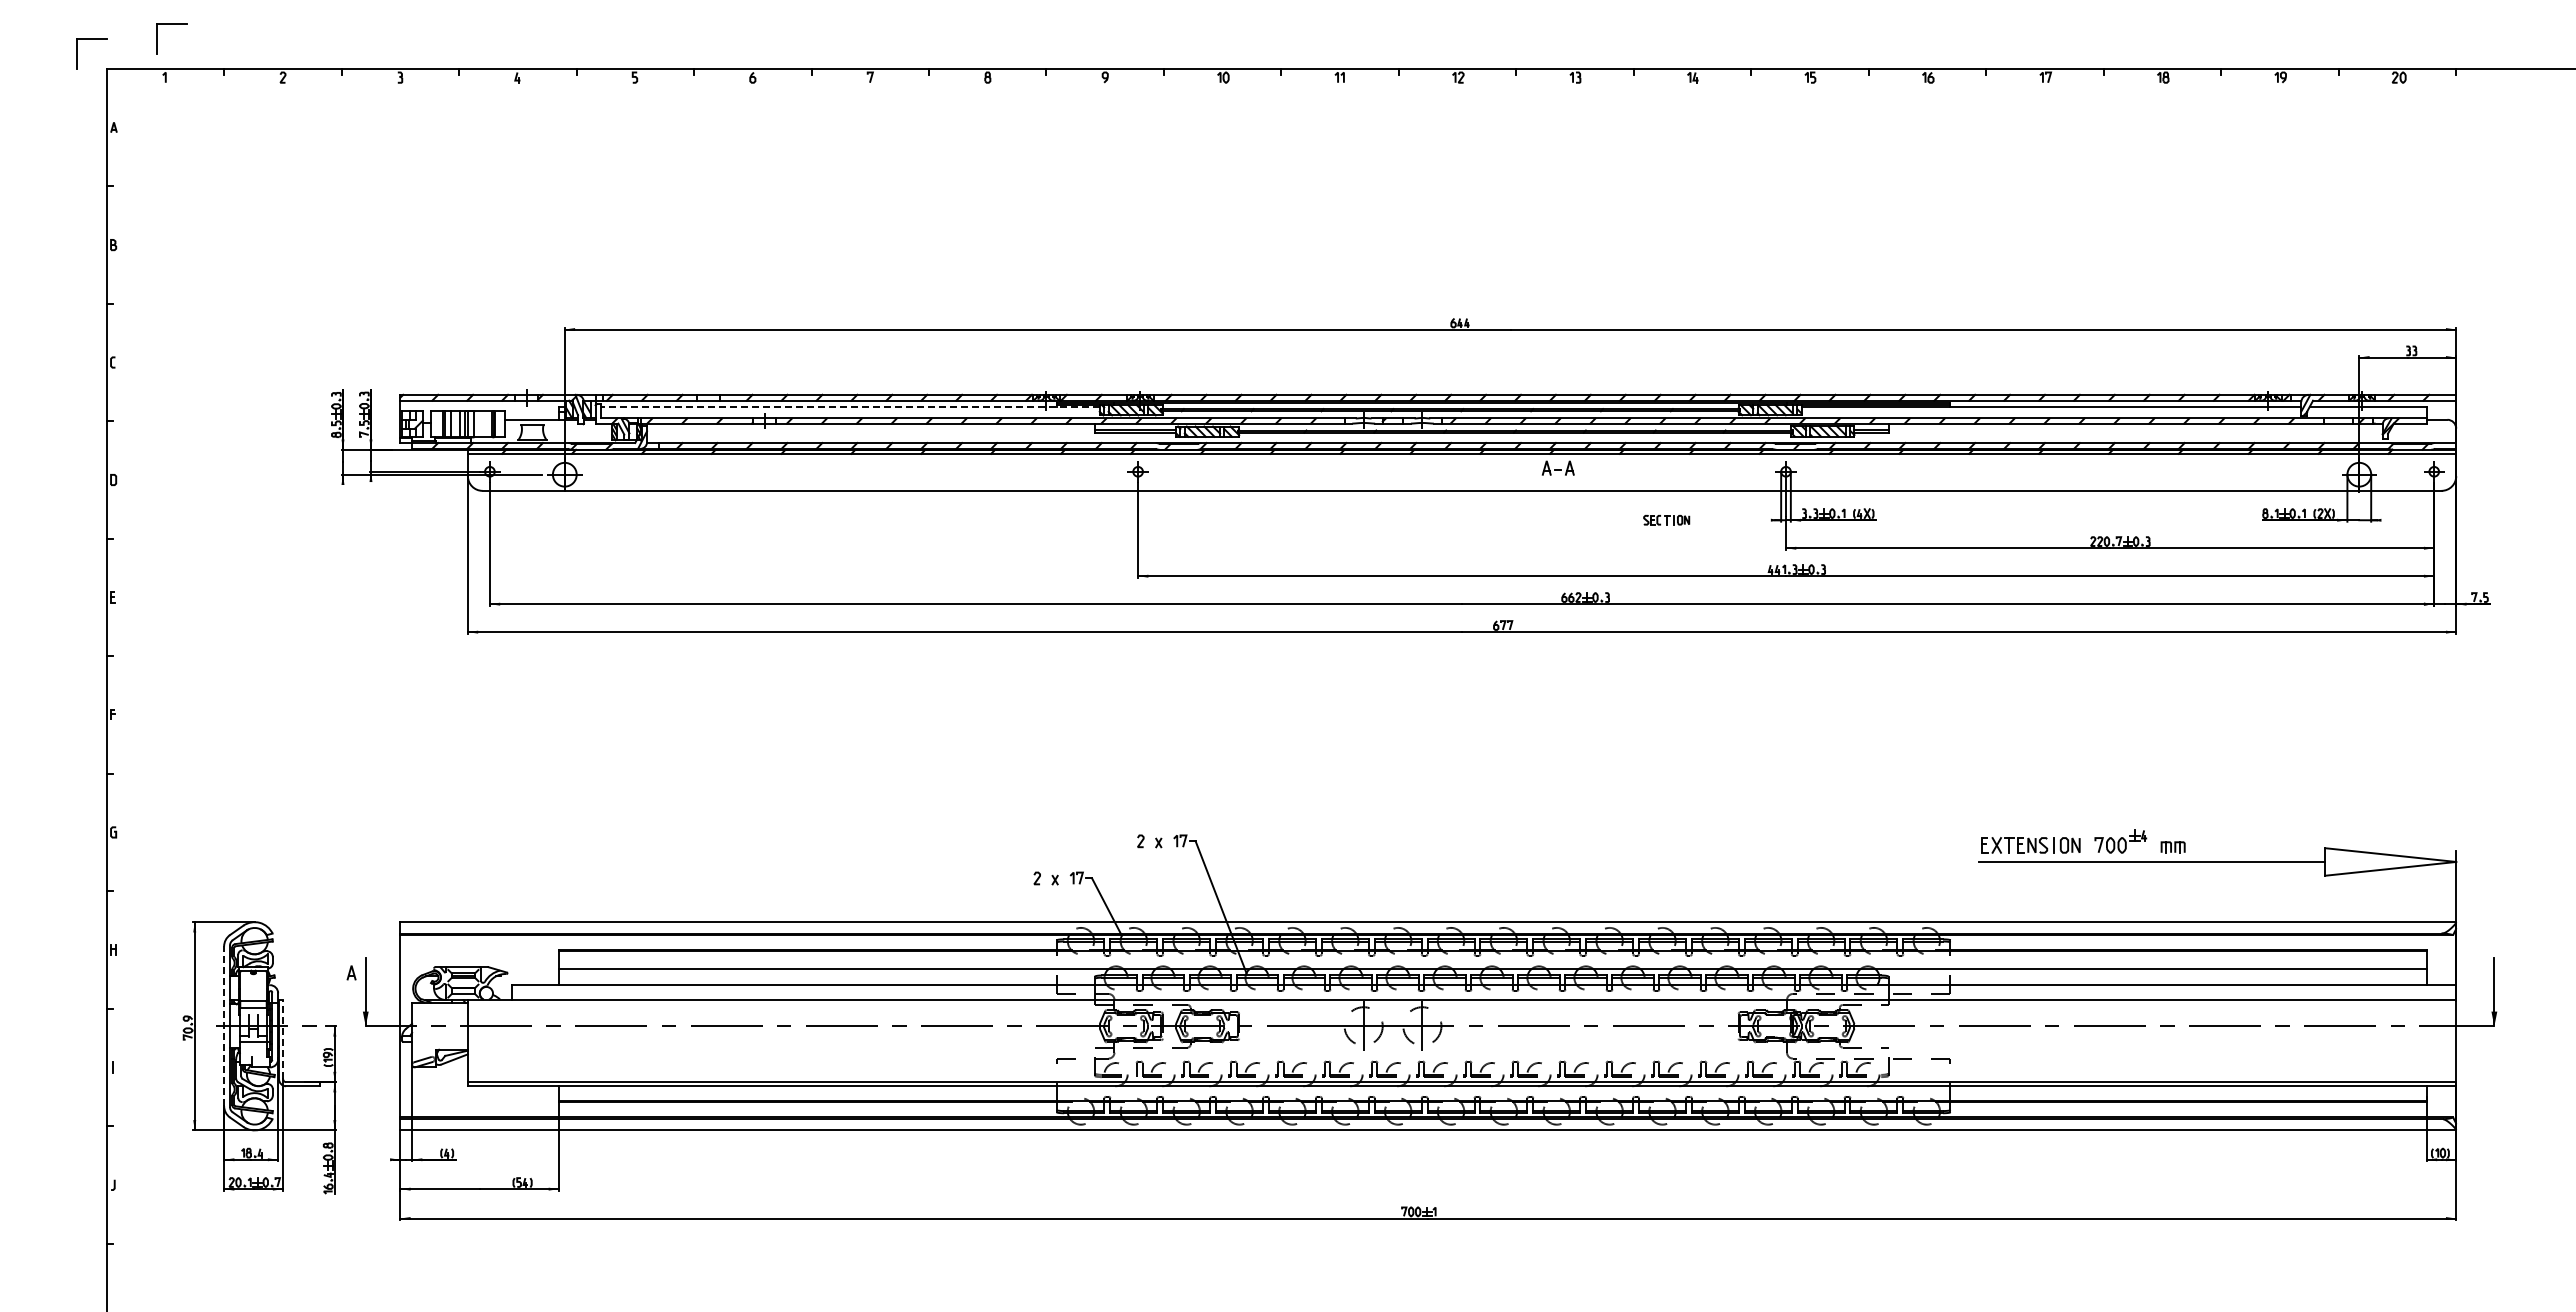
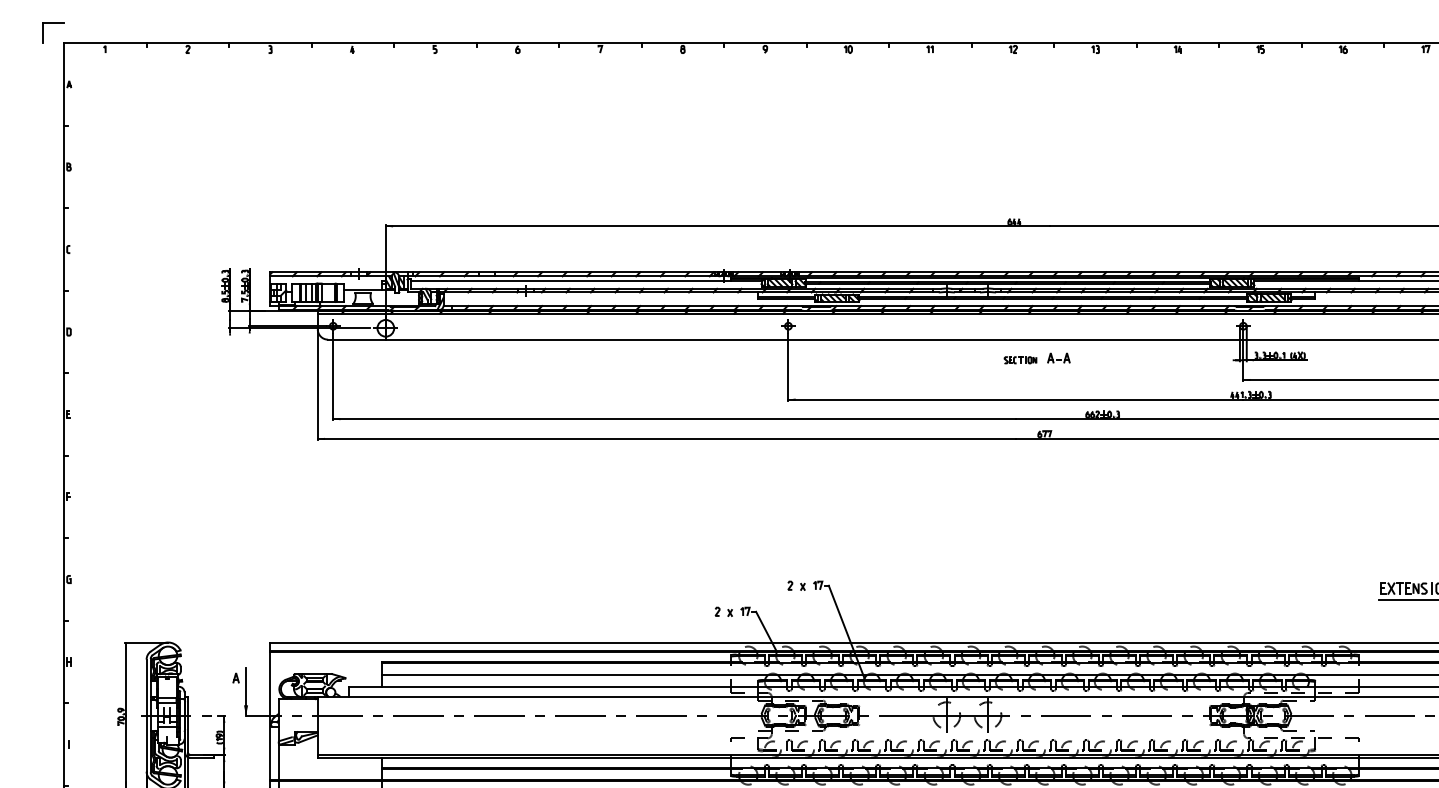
part: (171, 24) -> (109, 12), removed
line: (849, 406) -> (585, 280), dashed -> solid
part: (1557, 467) -> (1058, 357), moved
part: (1666, 520) -> (1020, 360), moved
line: (224, 1026) -> (146, 715), dashed -> solid
line: (283, 1039) -> (188, 724), dashed -> solid

